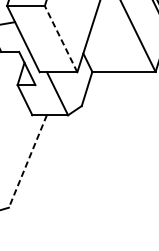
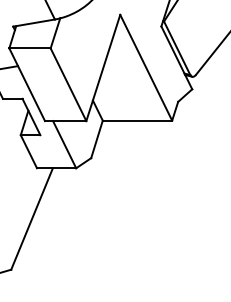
line: (61, 38) -> (68, 84), dashed -> solid
line: (28, 161) -> (32, 218), dashed -> solid

